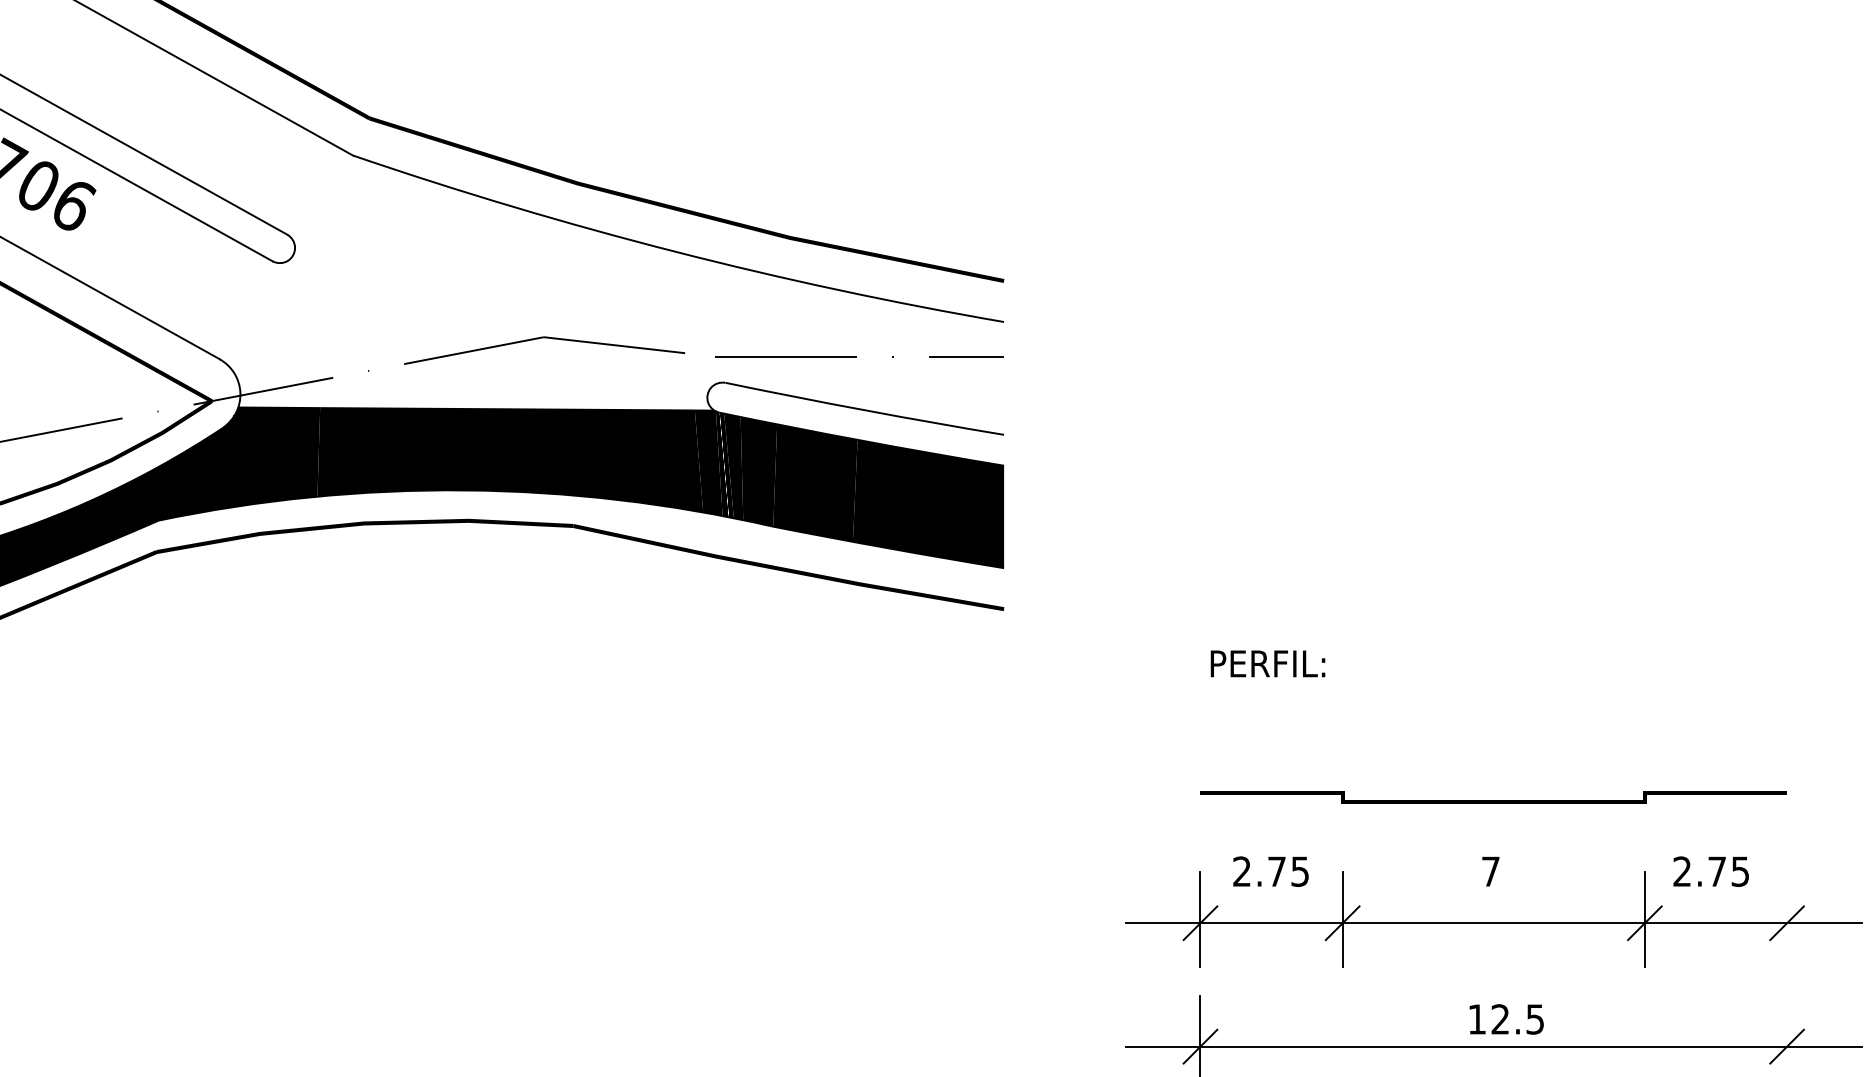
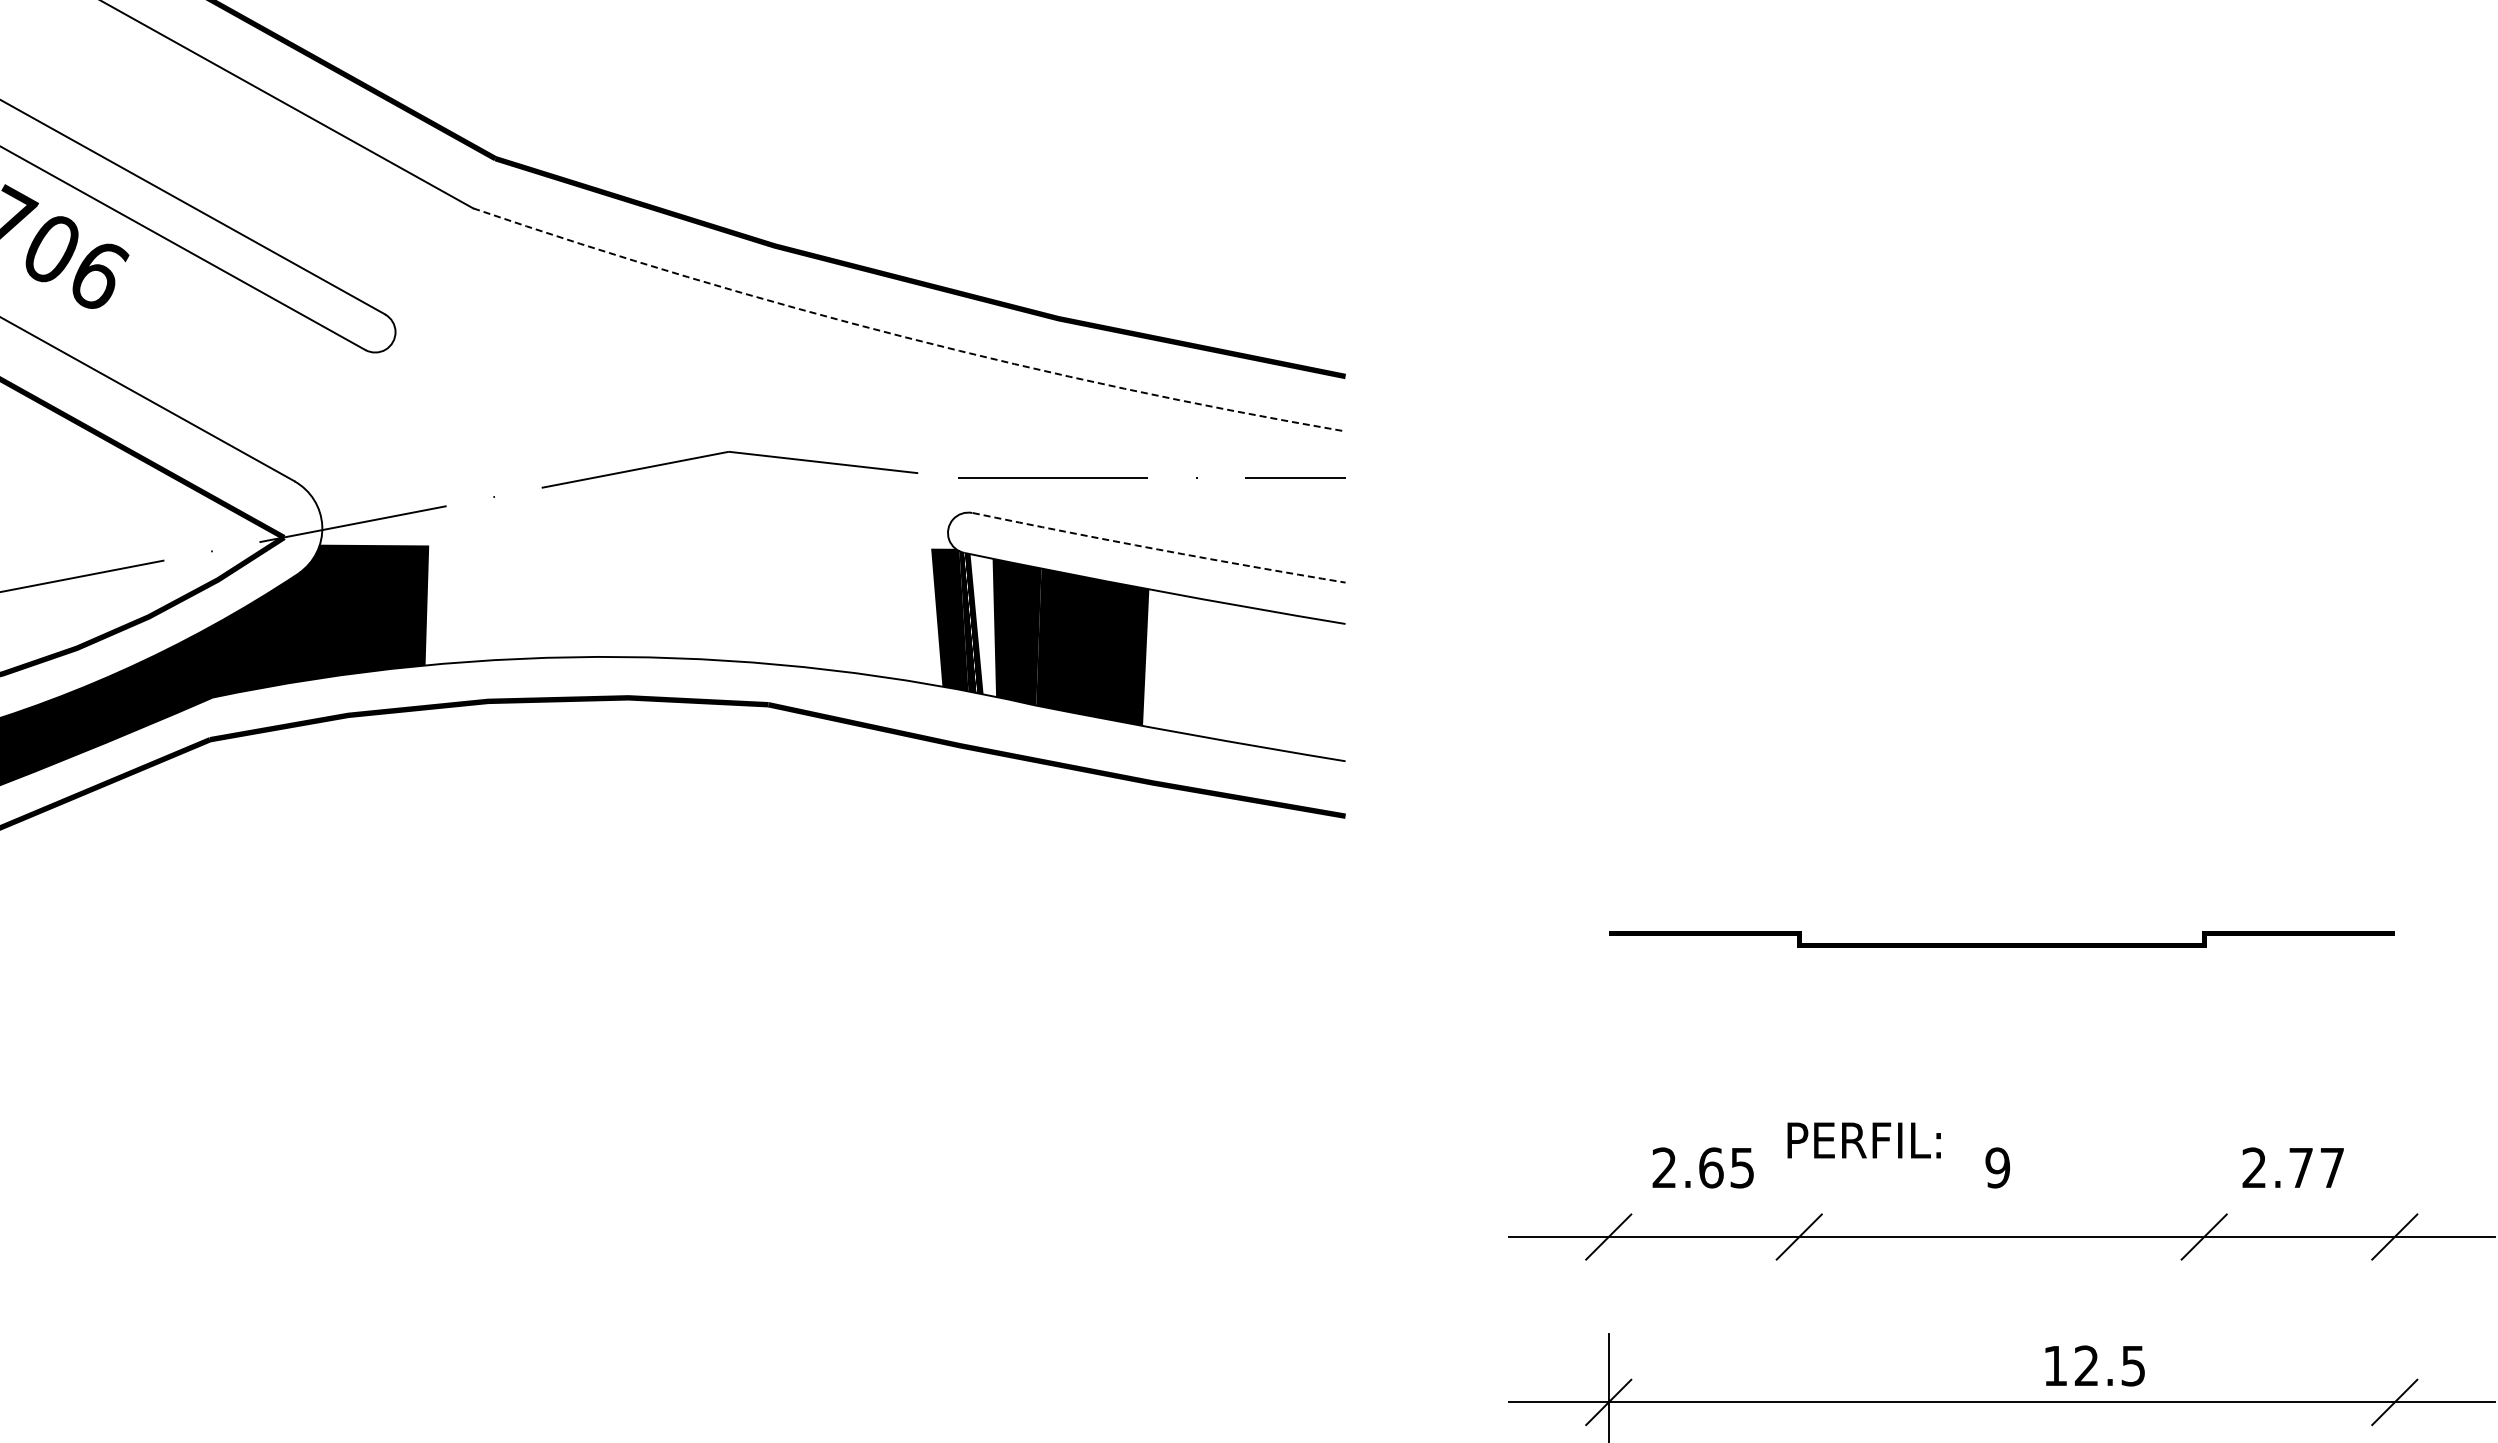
arc: (674, 251) -> (904, 337), solid -> dashed
arc: (864, 410) -> (1158, 549), solid -> dashed
fill: (509, 459) -> (683, 615), removed
fill: (733, 466) -> (983, 625), removed
fill: (927, 504) -> (1243, 675), removed
text: (1267, 663) -> (1863, 1140), moved
curve: (1493, 800) -> (2001, 943), moved
text: (1277, 871) -> (1711, 1167), 2.75 -> 2.65
text: (1490, 871) -> (1997, 1167), 7 -> 9
text: (1739, 872) -> (2331, 1168), 2.75 -> 2.77
line: (1200, 919) -> (1608, 1232), removed
line: (1342, 919) -> (1799, 1232), removed
line: (1645, 919) -> (2204, 1232), removed
text: (1506, 1019) -> (2094, 1365), moved

